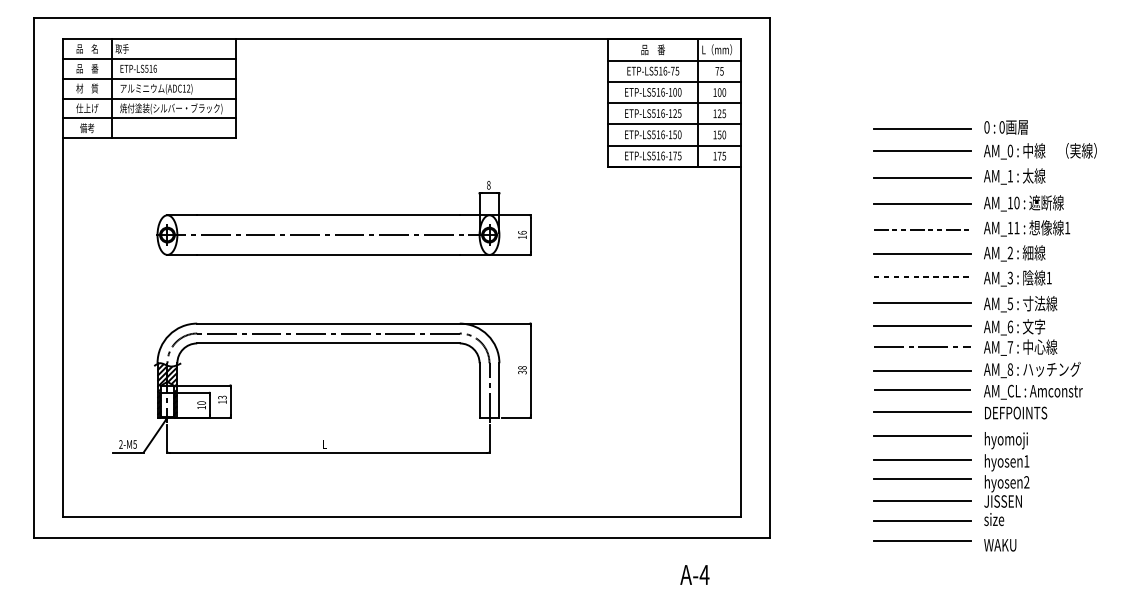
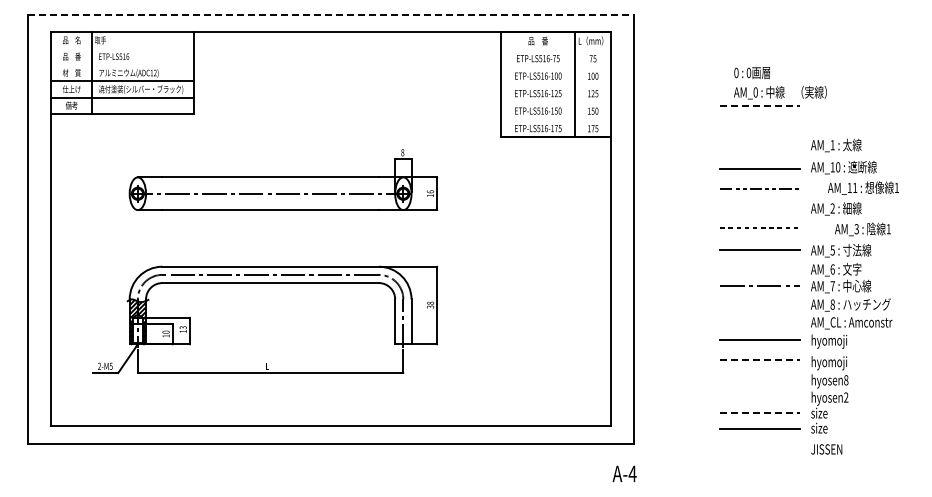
line: (402, 17) -> (331, 14), solid -> dashed
line: (148, 58) -> (122, 48), removed
line: (674, 61) -> (555, 50), removed
line: (148, 78) -> (122, 64), removed
line: (674, 81) -> (555, 67), removed
line: (674, 103) -> (555, 85), removed
line: (674, 124) -> (555, 102), removed
line: (922, 129) -> (760, 106), solid -> dashed
text: (1040, 140) -> (780, 83), moved
line: (674, 146) -> (555, 120), removed
line: (922, 151) -> (760, 124), removed
line: (922, 177) -> (760, 146), removed
text: (1027, 227) -> (863, 187), moved
line: (922, 254) -> (760, 209), removed
text: (1017, 278) -> (862, 229), moved
line: (922, 325) -> (760, 268), removed
line: (922, 370) -> (760, 305), removed
line: (922, 390) -> (760, 321), removed
text: (1016, 414) -> (837, 341), DEFPOINTS -> hyomoji
line: (922, 436) -> (760, 359), solid -> dashed
line: (922, 459) -> (760, 378), removed
text: (1027, 461) -> (846, 380), hyosen1 -> hyosen8
line: (922, 478) -> (760, 394), removed
text: (1002, 500) -> (826, 412), JISSEN -> size
line: (922, 501) -> (760, 413), solid -> dashed
line: (922, 540) -> (760, 445), removed
text: (1002, 545) -> (826, 449), WAKU -> JISSEN
text: (694, 574) -> (624, 473), moved

